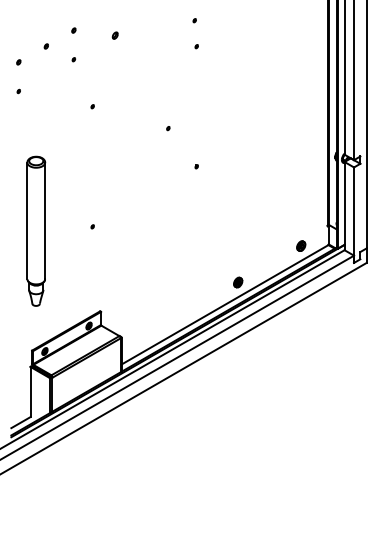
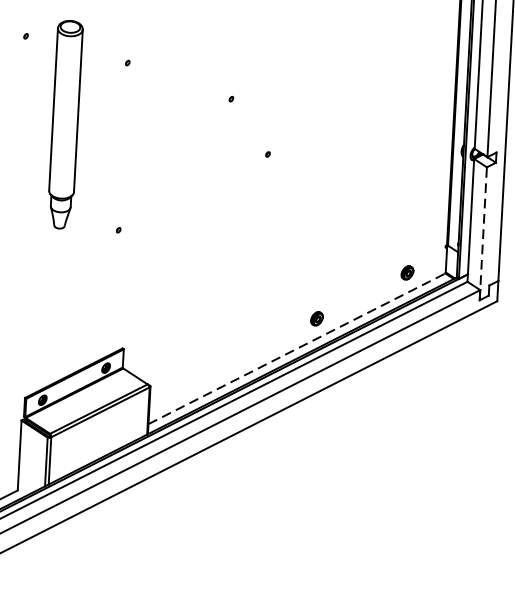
line: (354, 215) -> (483, 234), solid -> dashed
part: (36, 230) -> (65, 123), moved
line: (225, 304) -> (297, 348), solid -> dashed

